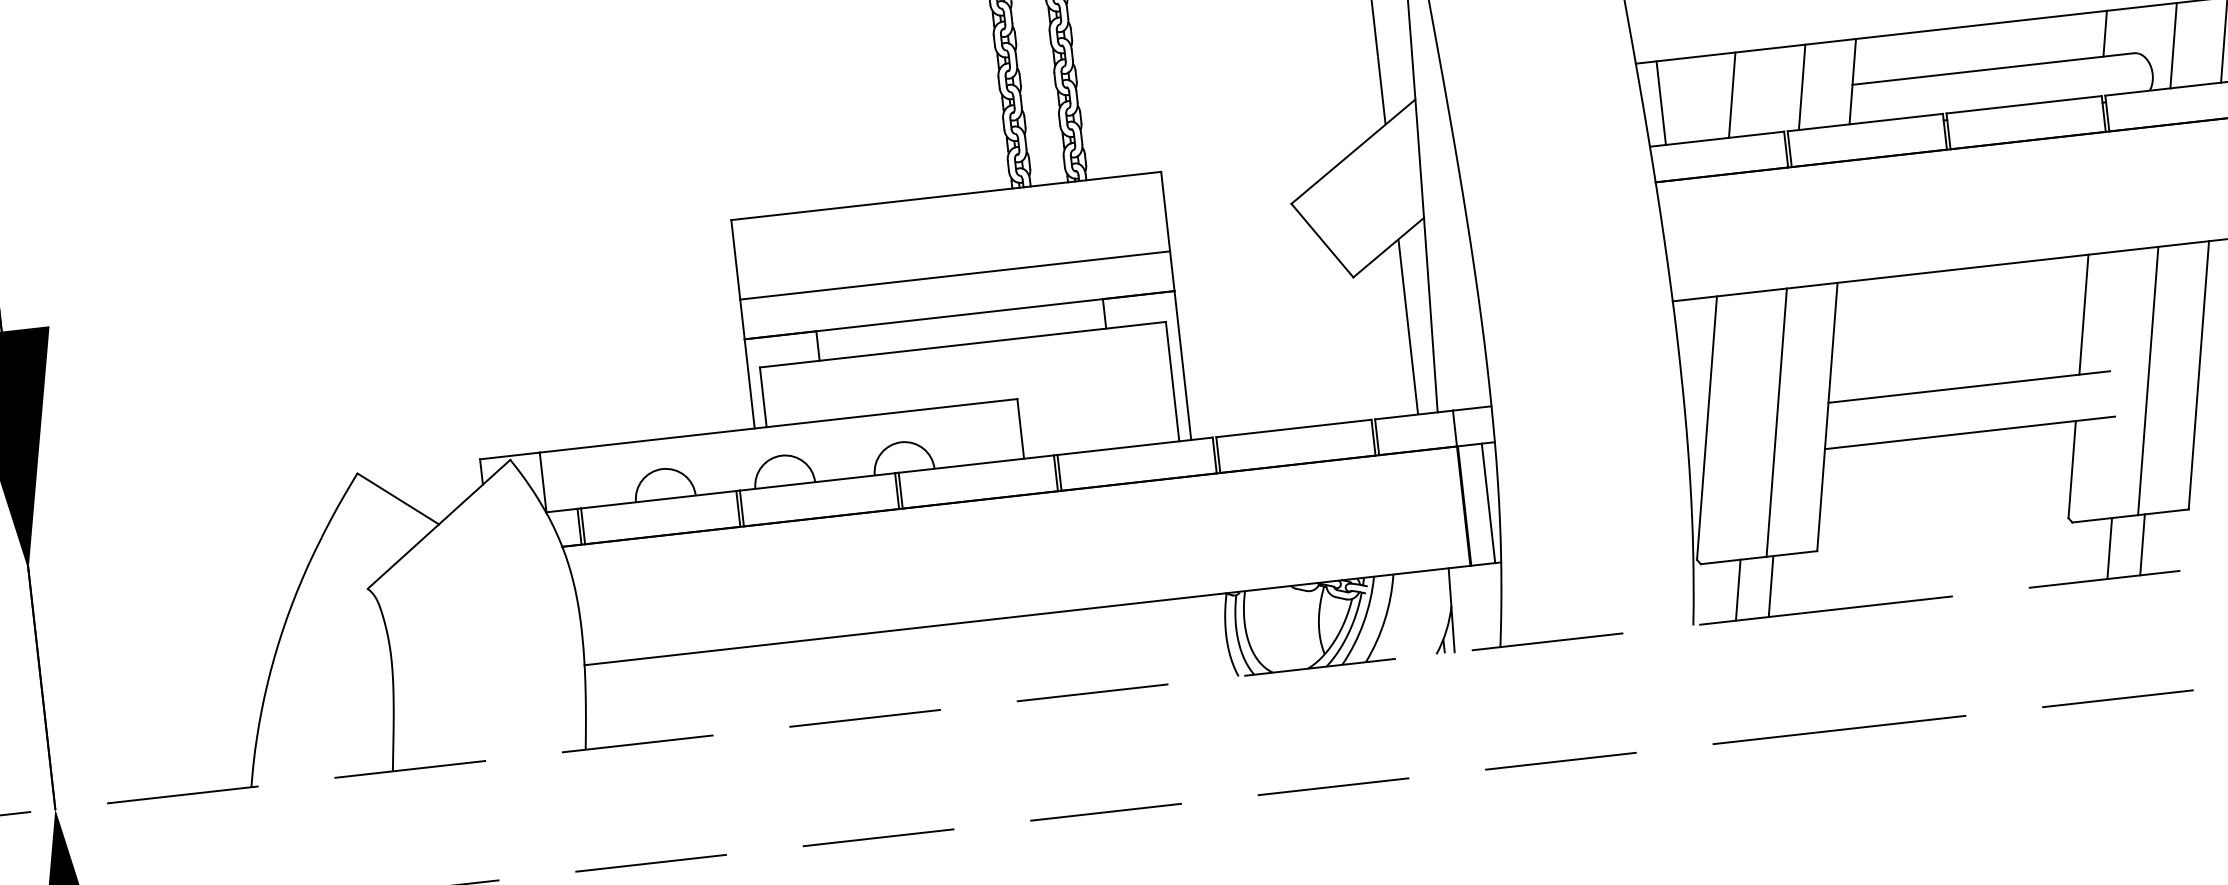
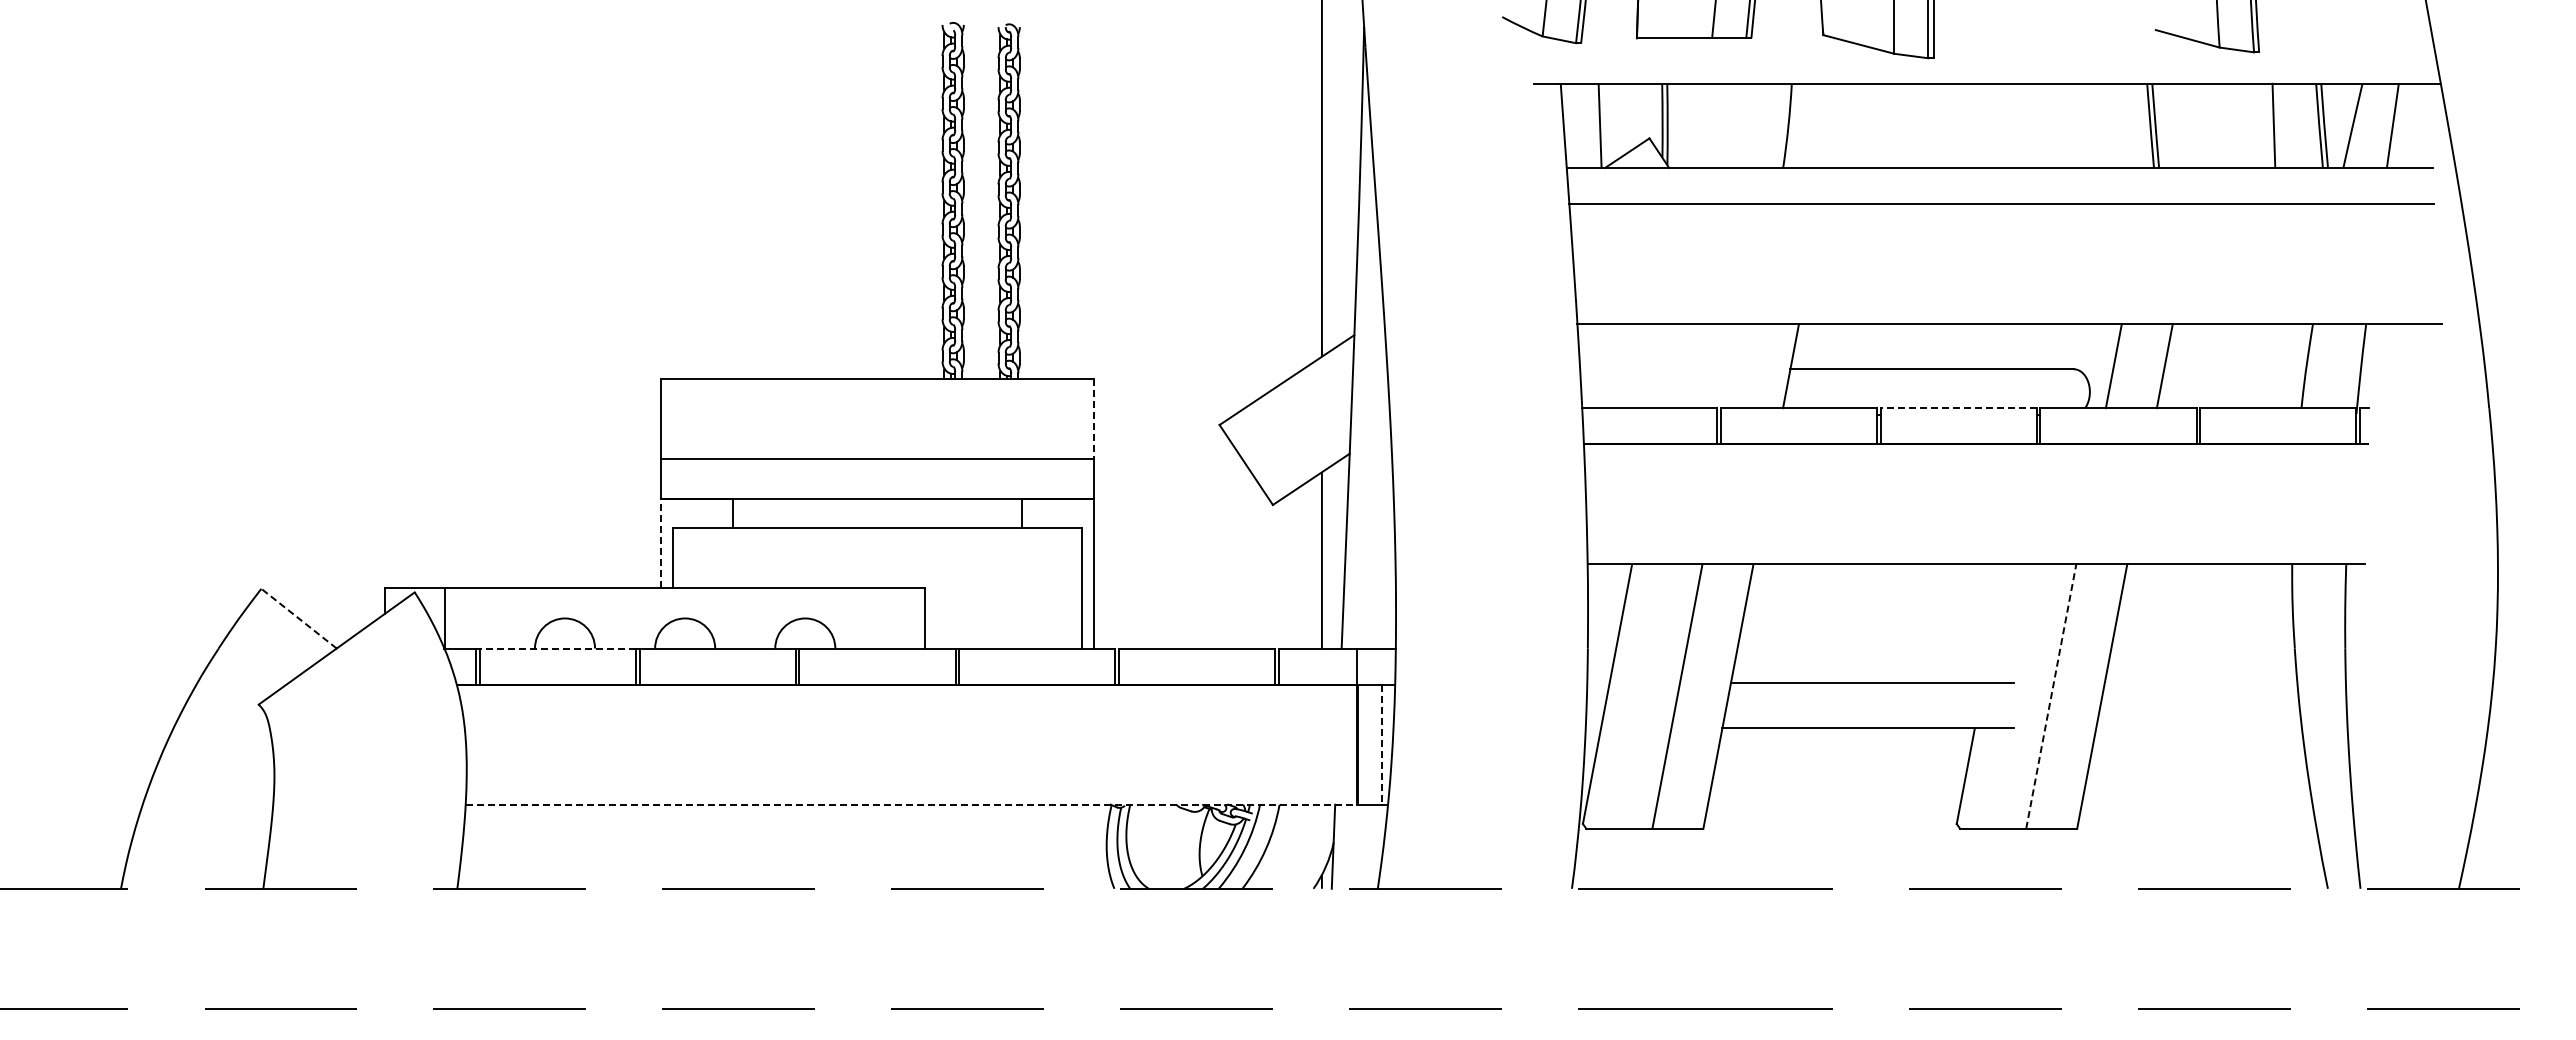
line: (2104, 33) -> (2046, 346), removed
line: (1802, 87) -> (1740, 366), removed
line: (1732, 95) -> (1669, 366), removed
line: (1661, 103) -> (1598, 366), removed
line: (2023, 105) -> (1958, 408), solid -> dashed
line: (1165, 211) -> (1093, 418), solid -> dashed
line: (2083, 314) -> (1994, 623), removed
line: (2148, 380) -> (2051, 696), solid -> dashed
line: (750, 383) -> (661, 543), solid -> dashed
line: (397, 498) -> (298, 618), solid -> dashed
line: (658, 499) -> (557, 648), solid -> dashed
line: (1489, 504) -> (1382, 745), solid -> dashed
line: (2142, 544) -> (2027, 858), removed
line: (2109, 548) -> (1994, 858), removed
line: (1770, 586) -> (1653, 858), removed
line: (1738, 589) -> (1620, 858), removed
line: (1027, 615) -> (911, 804), solid -> dashed

